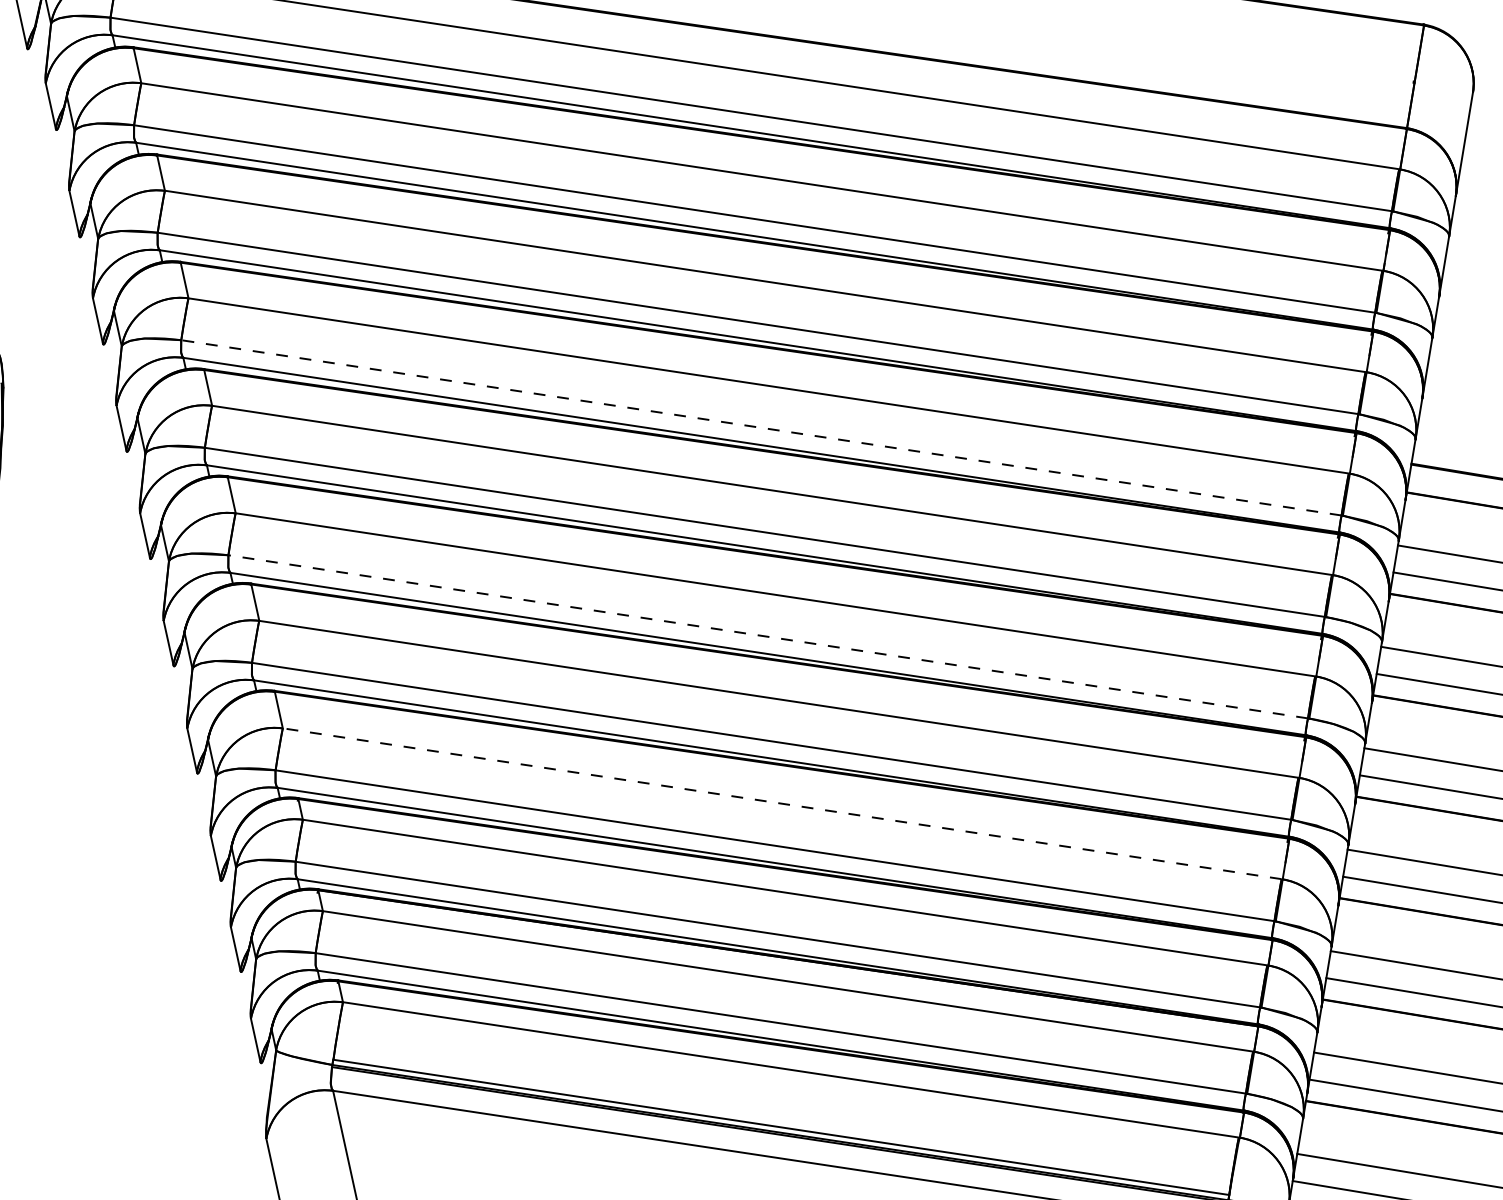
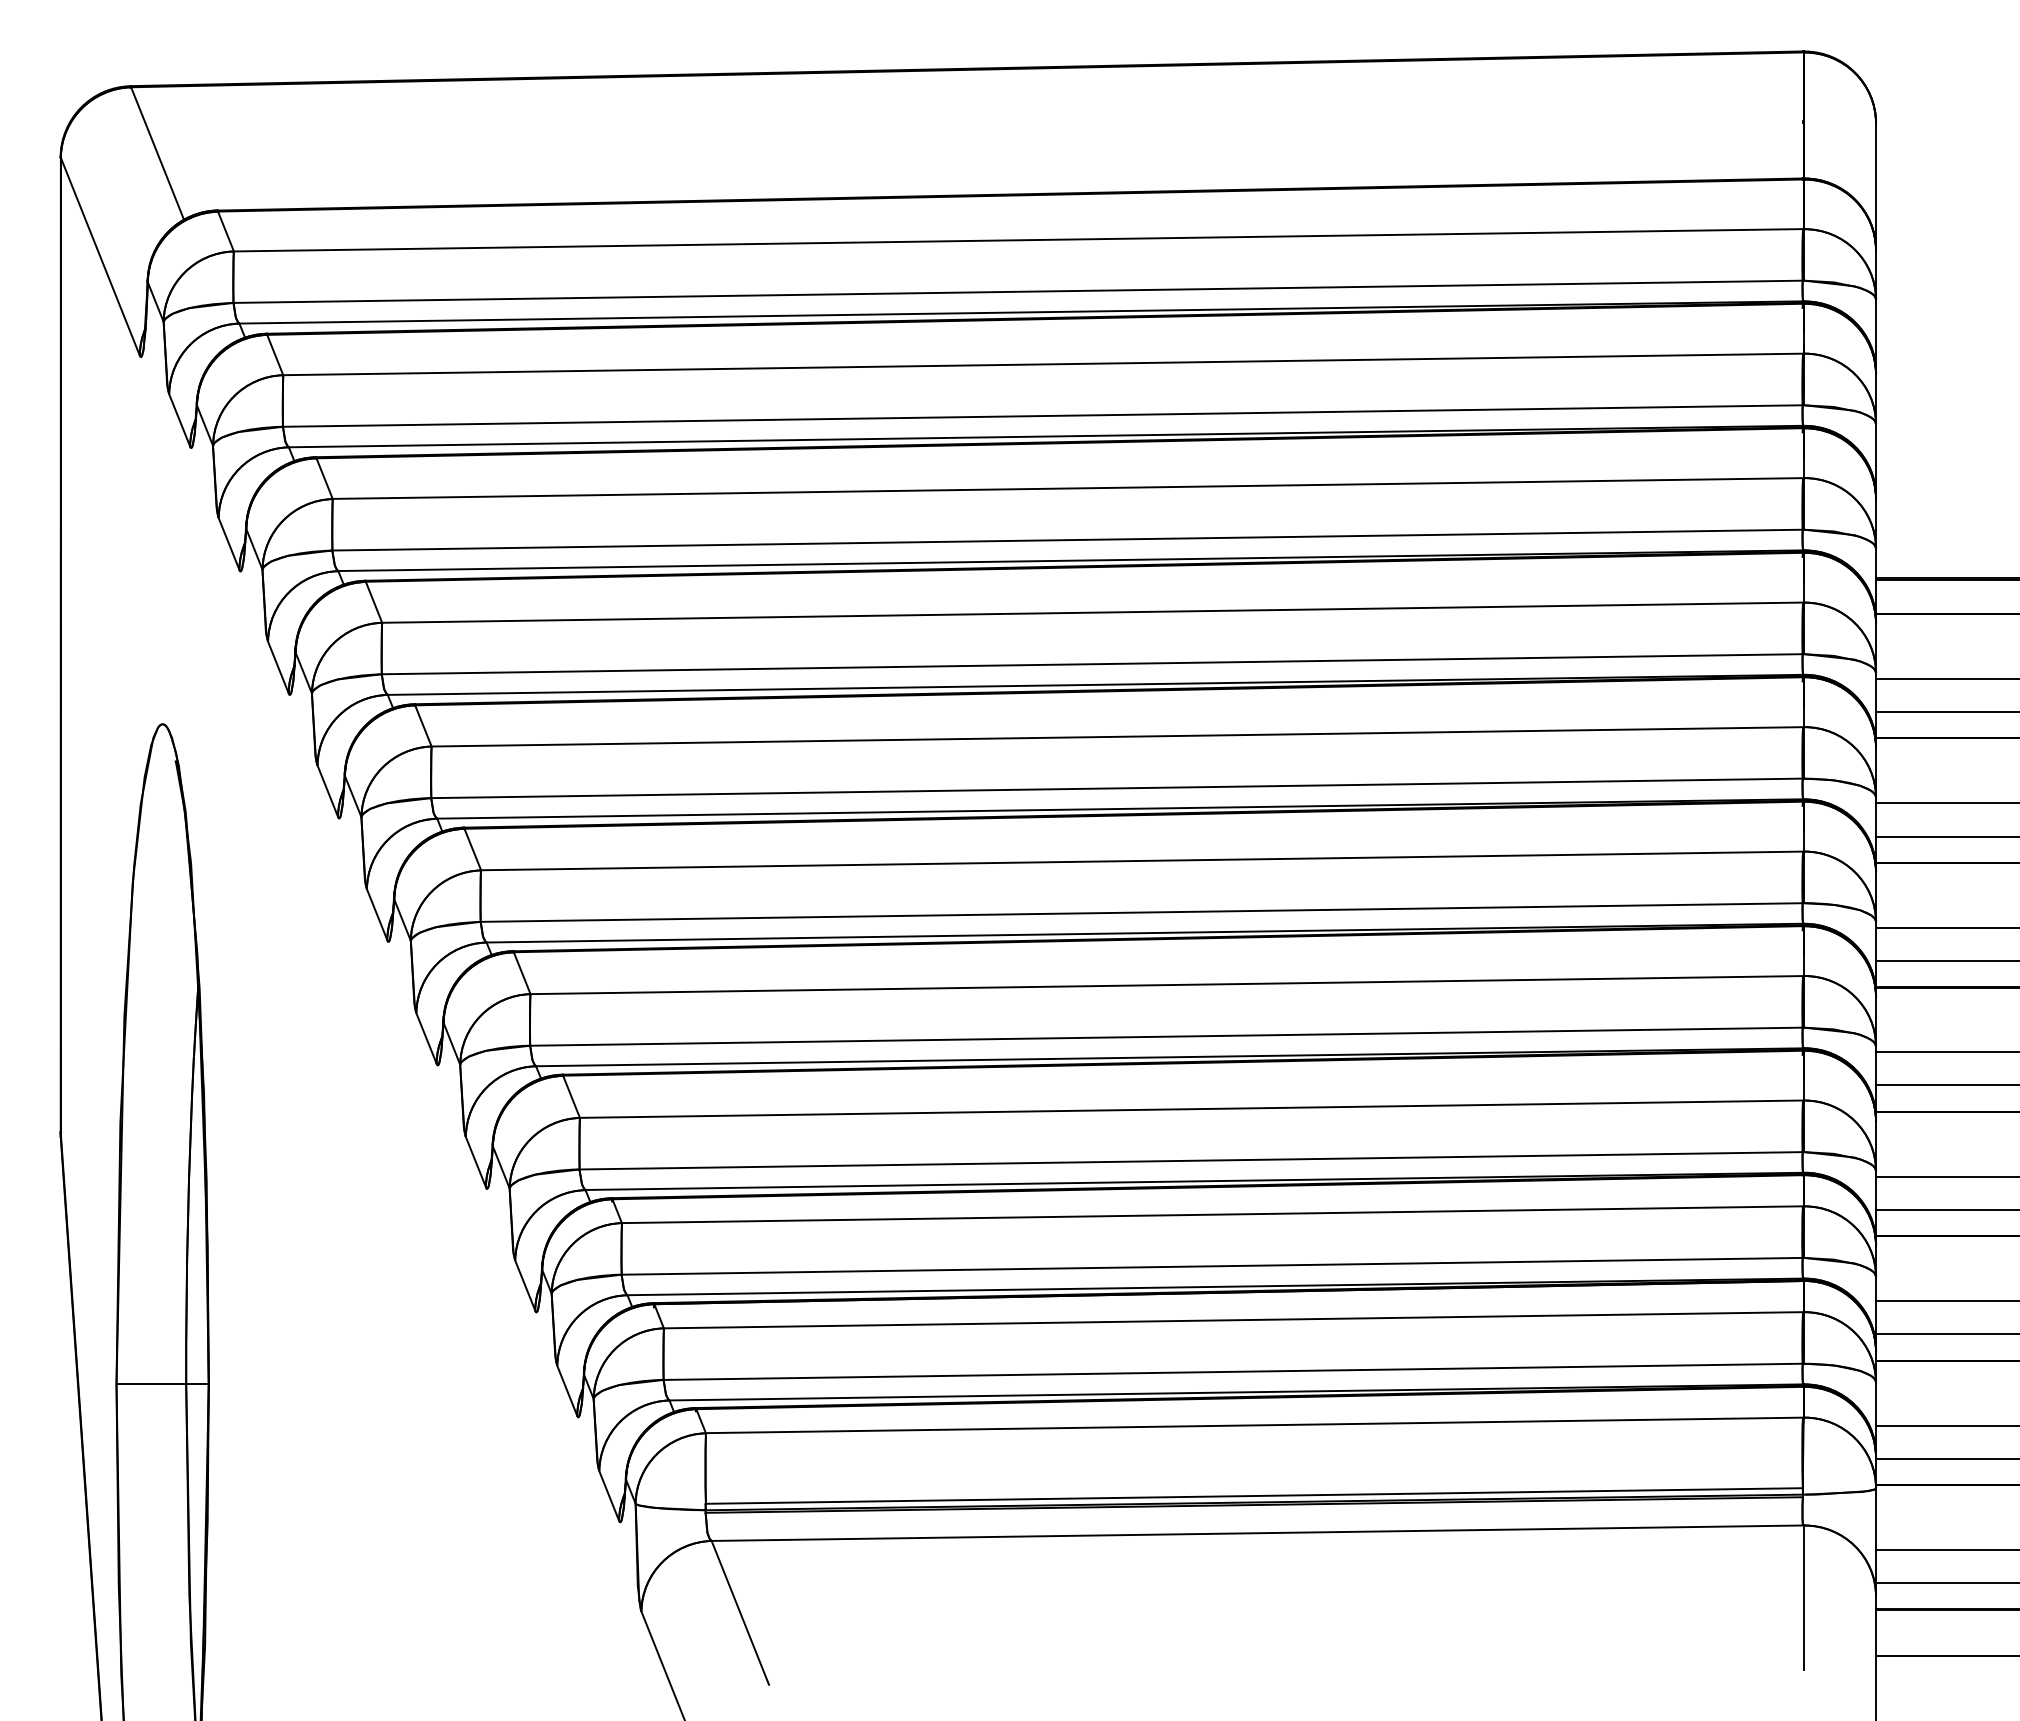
line: (760, 427) -> (1091, 664), dashed -> solid
line: (768, 636) -> (1141, 912), dashed -> solid
line: (782, 804) -> (1191, 1109), dashed -> solid

